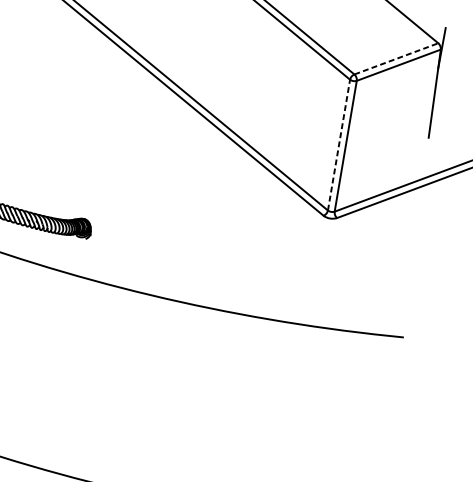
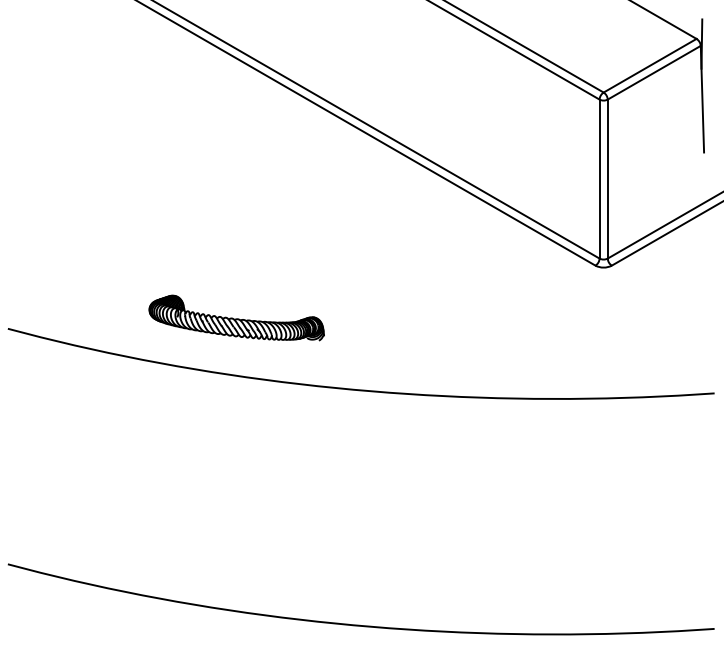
line: (396, 58) -> (650, 65), dashed -> solid
line: (339, 144) -> (599, 178), dashed -> solid

